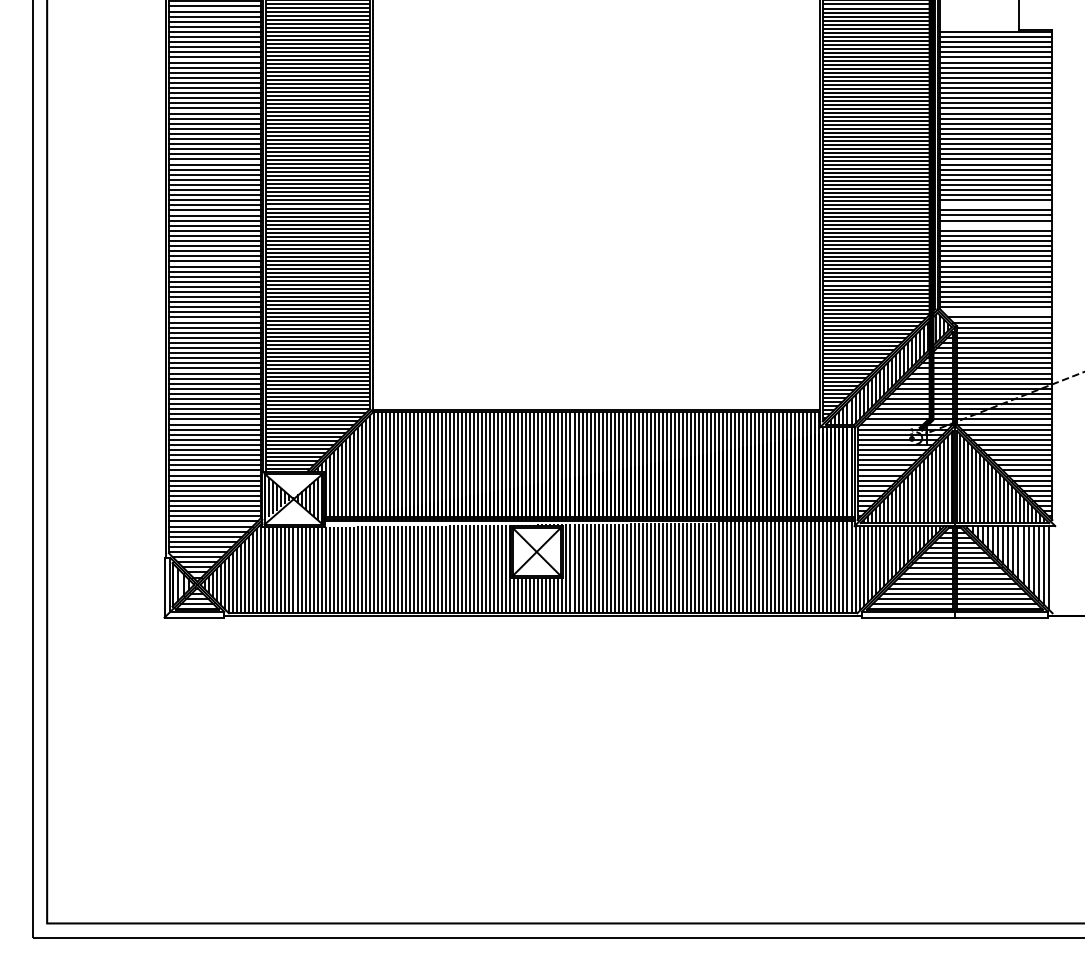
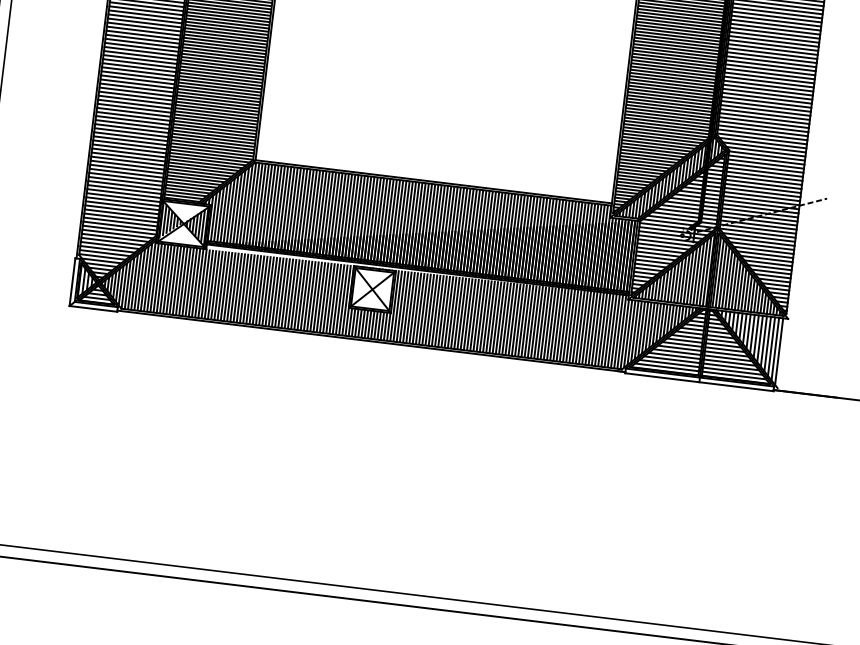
line: (995, 205) -> (771, 57), added
line: (995, 225) -> (769, 73), added
line: (997, 312) -> (762, 143), added

